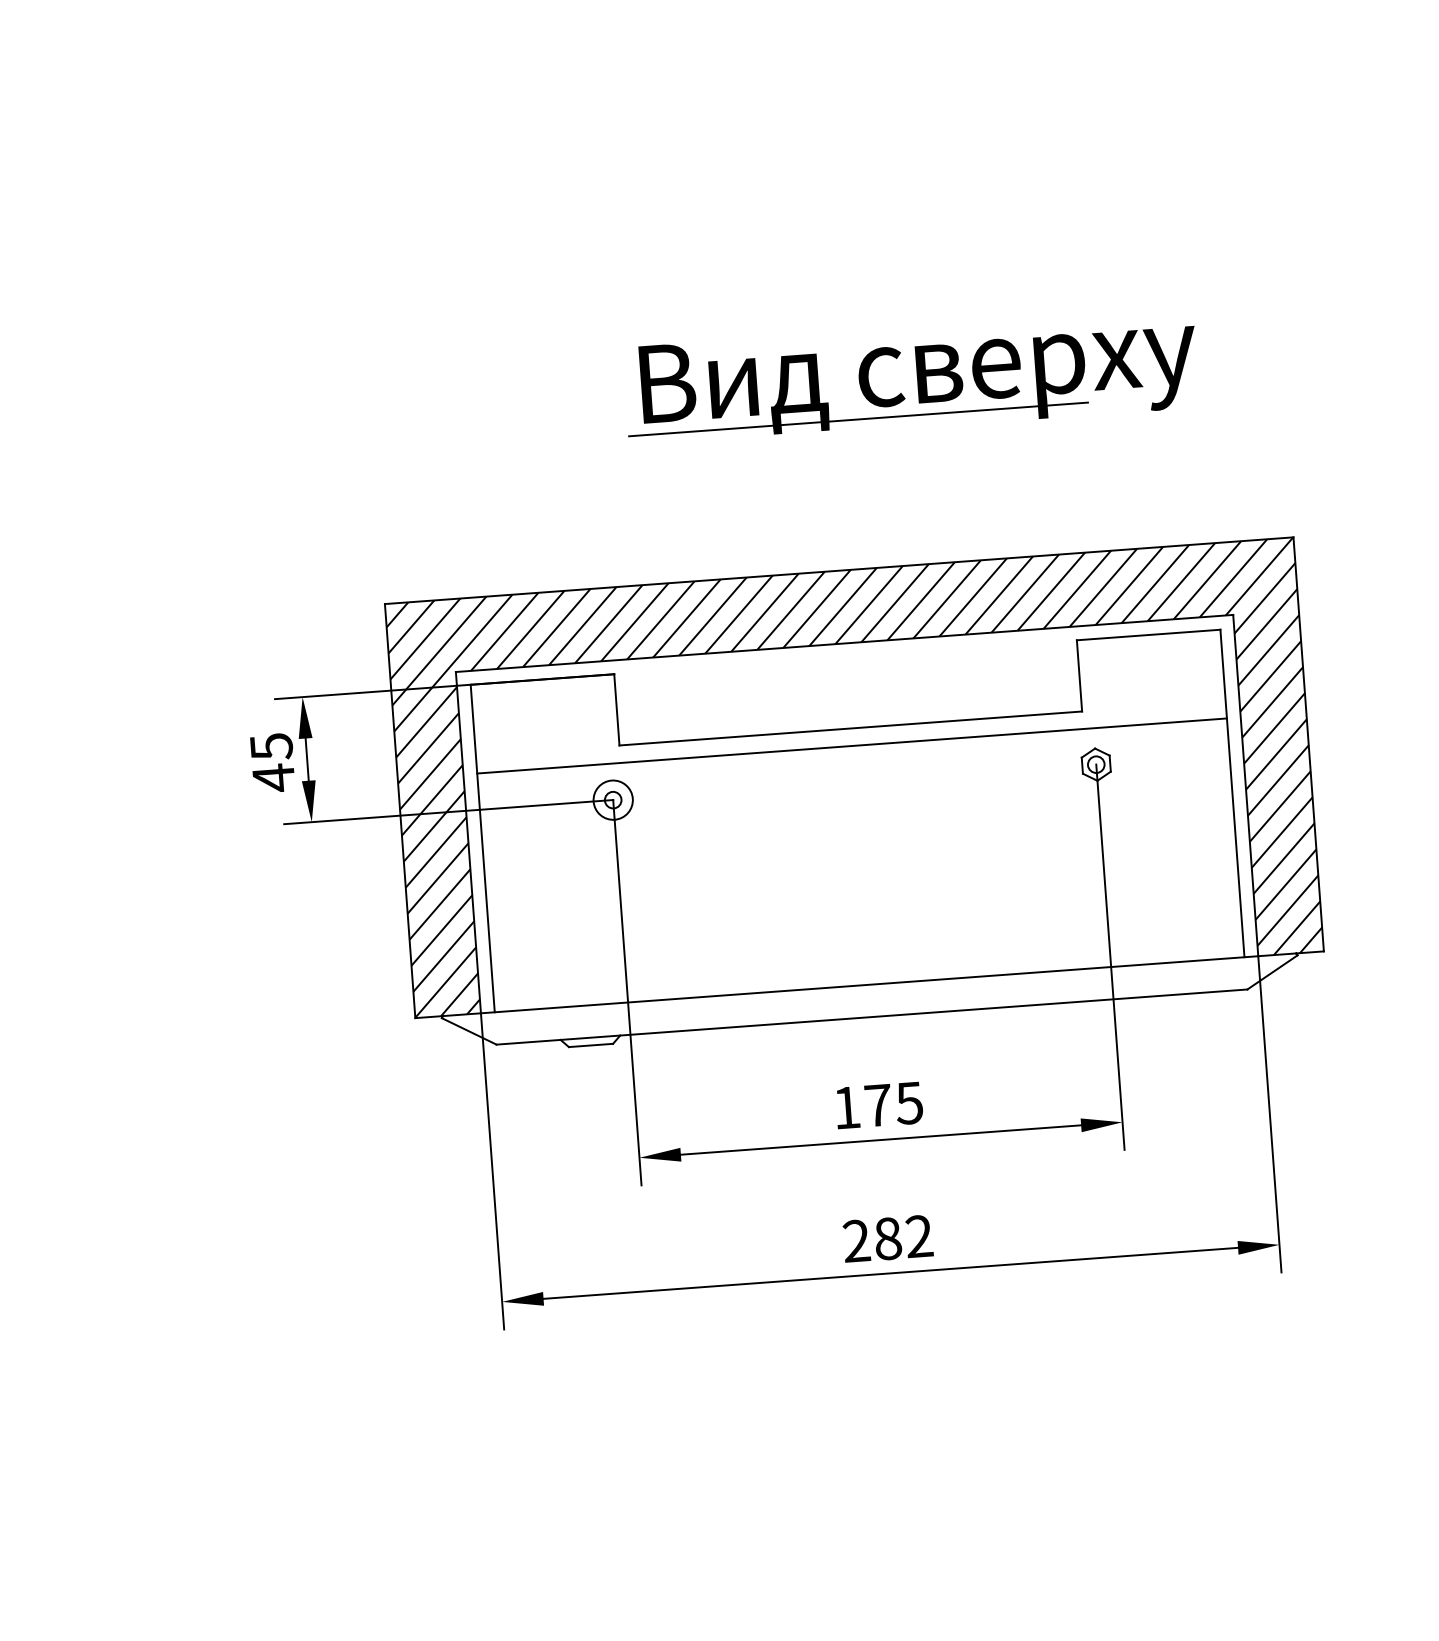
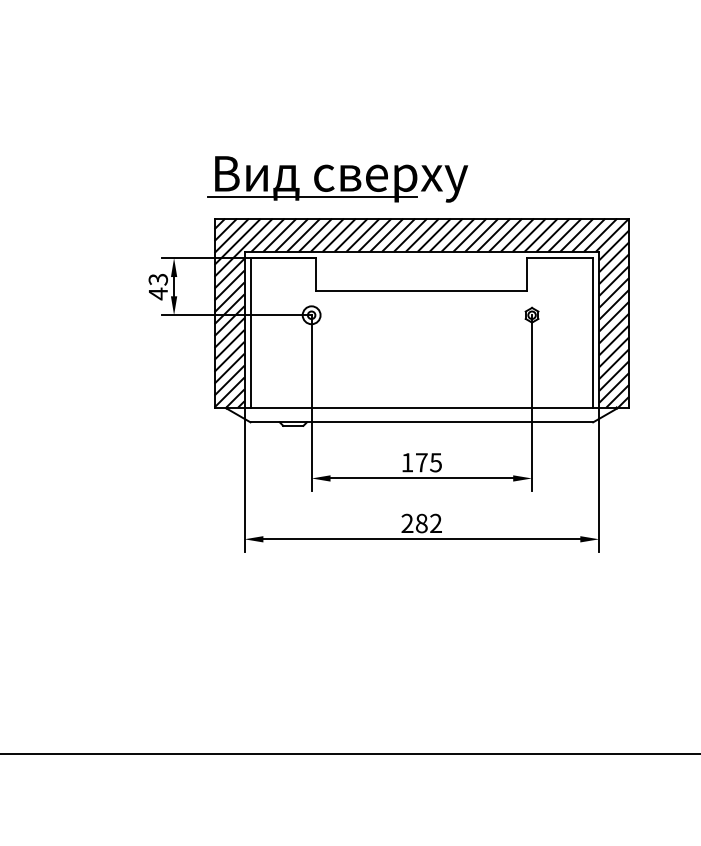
part: (910, 377) -> (337, 179), moved
text: (269, 744) -> (157, 278), 45 -> 43
line: (851, 745) -> (421, 298), removed

